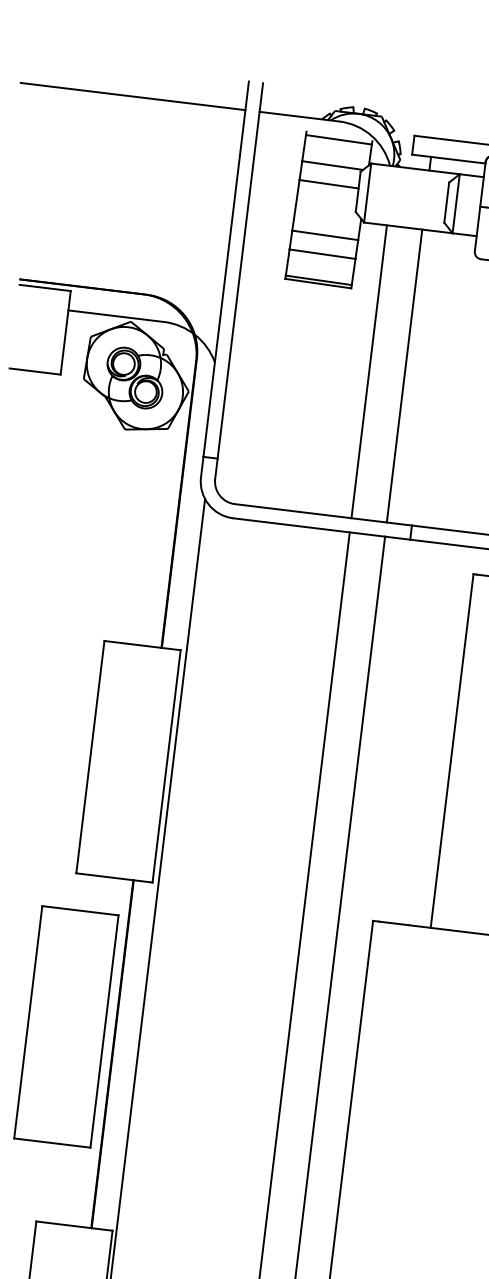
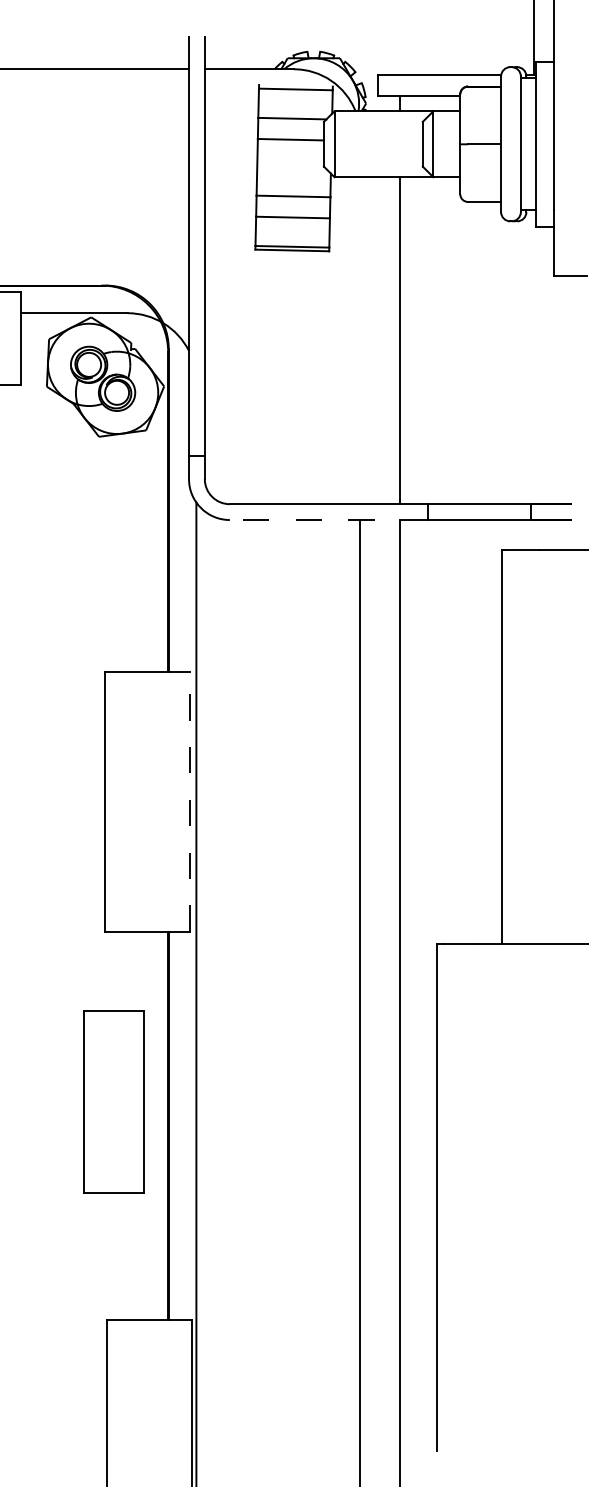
line: (369, 371) -> (360, 340), removed
line: (321, 529) -> (328, 520), solid -> dashed
line: (166, 766) -> (189, 801), solid -> dashed
part: (66, 1026) -> (114, 1101), size x0.7

